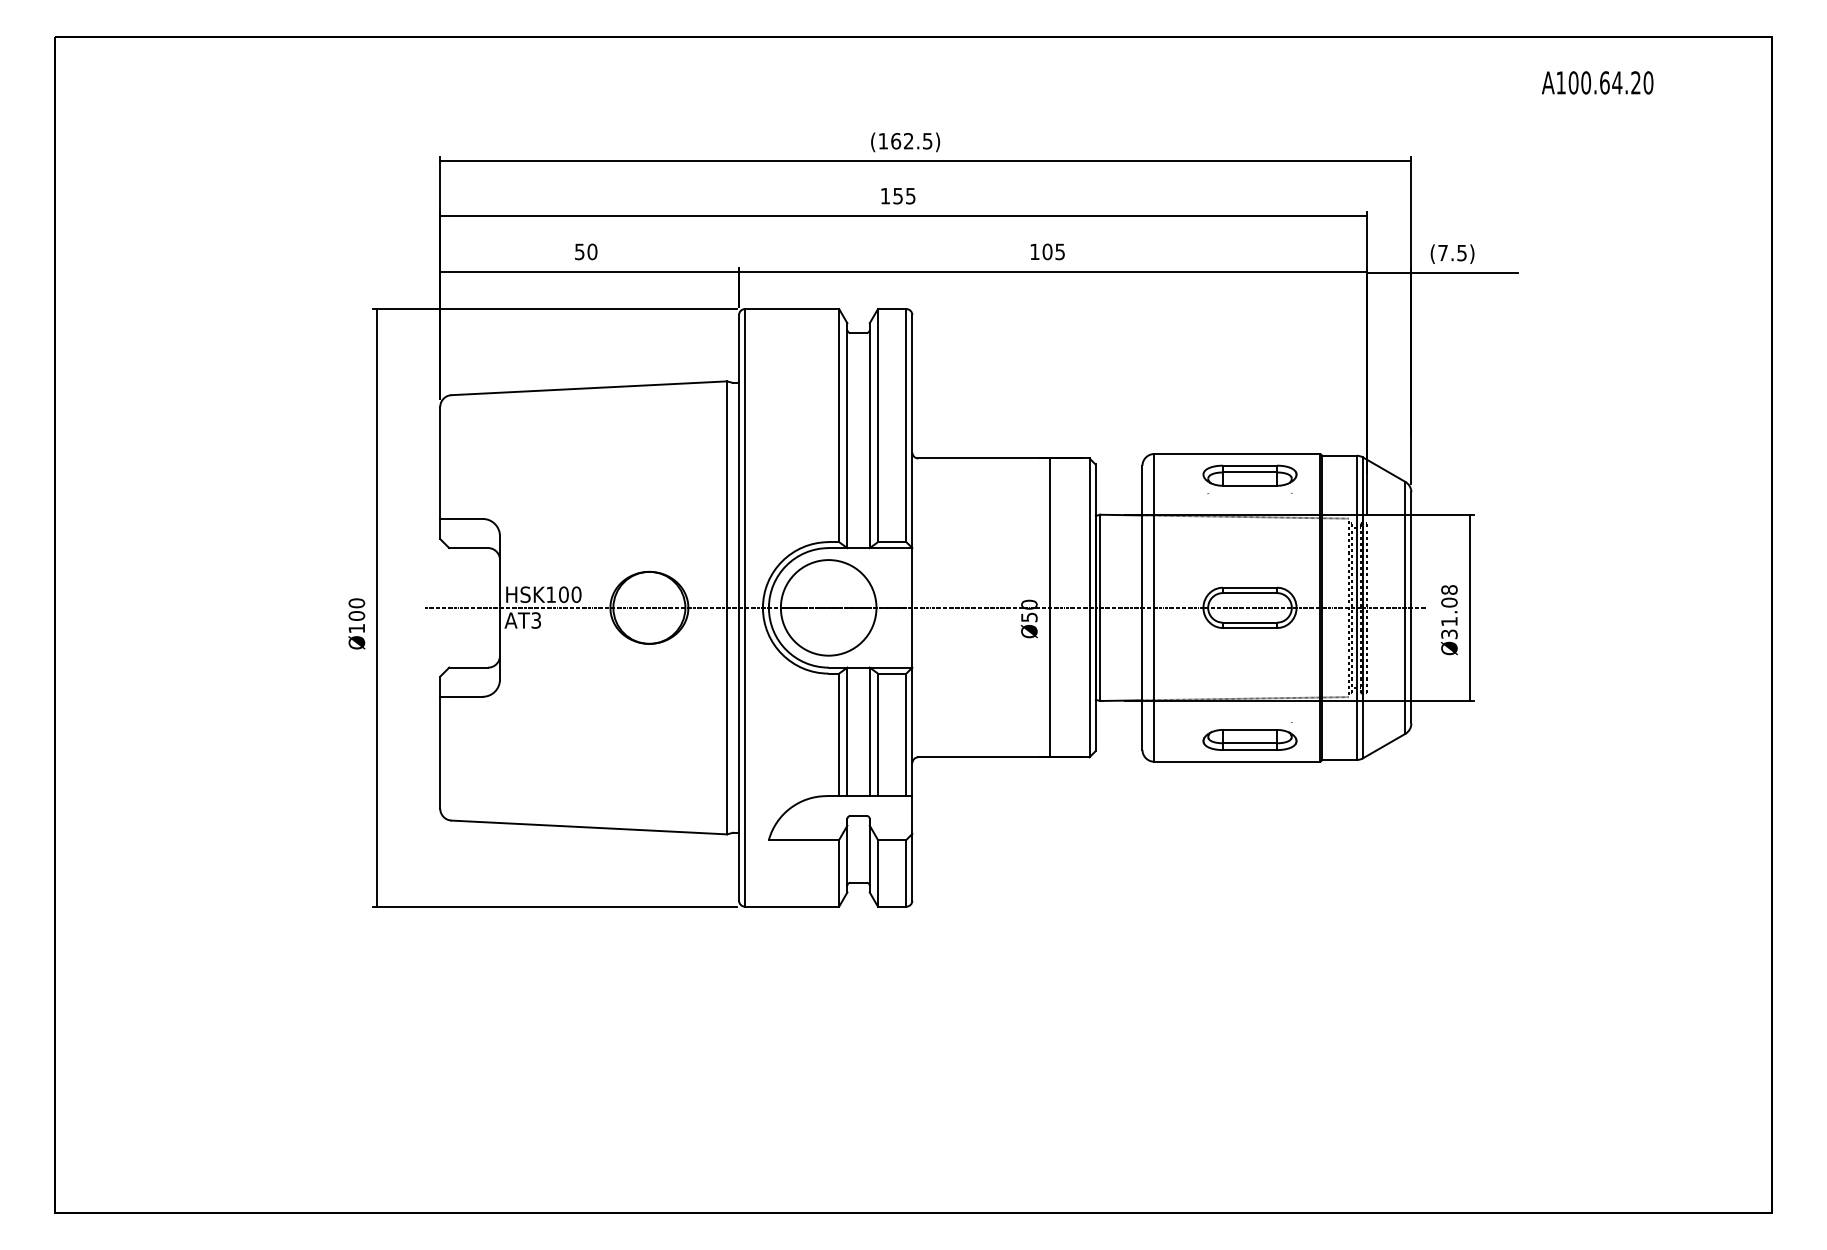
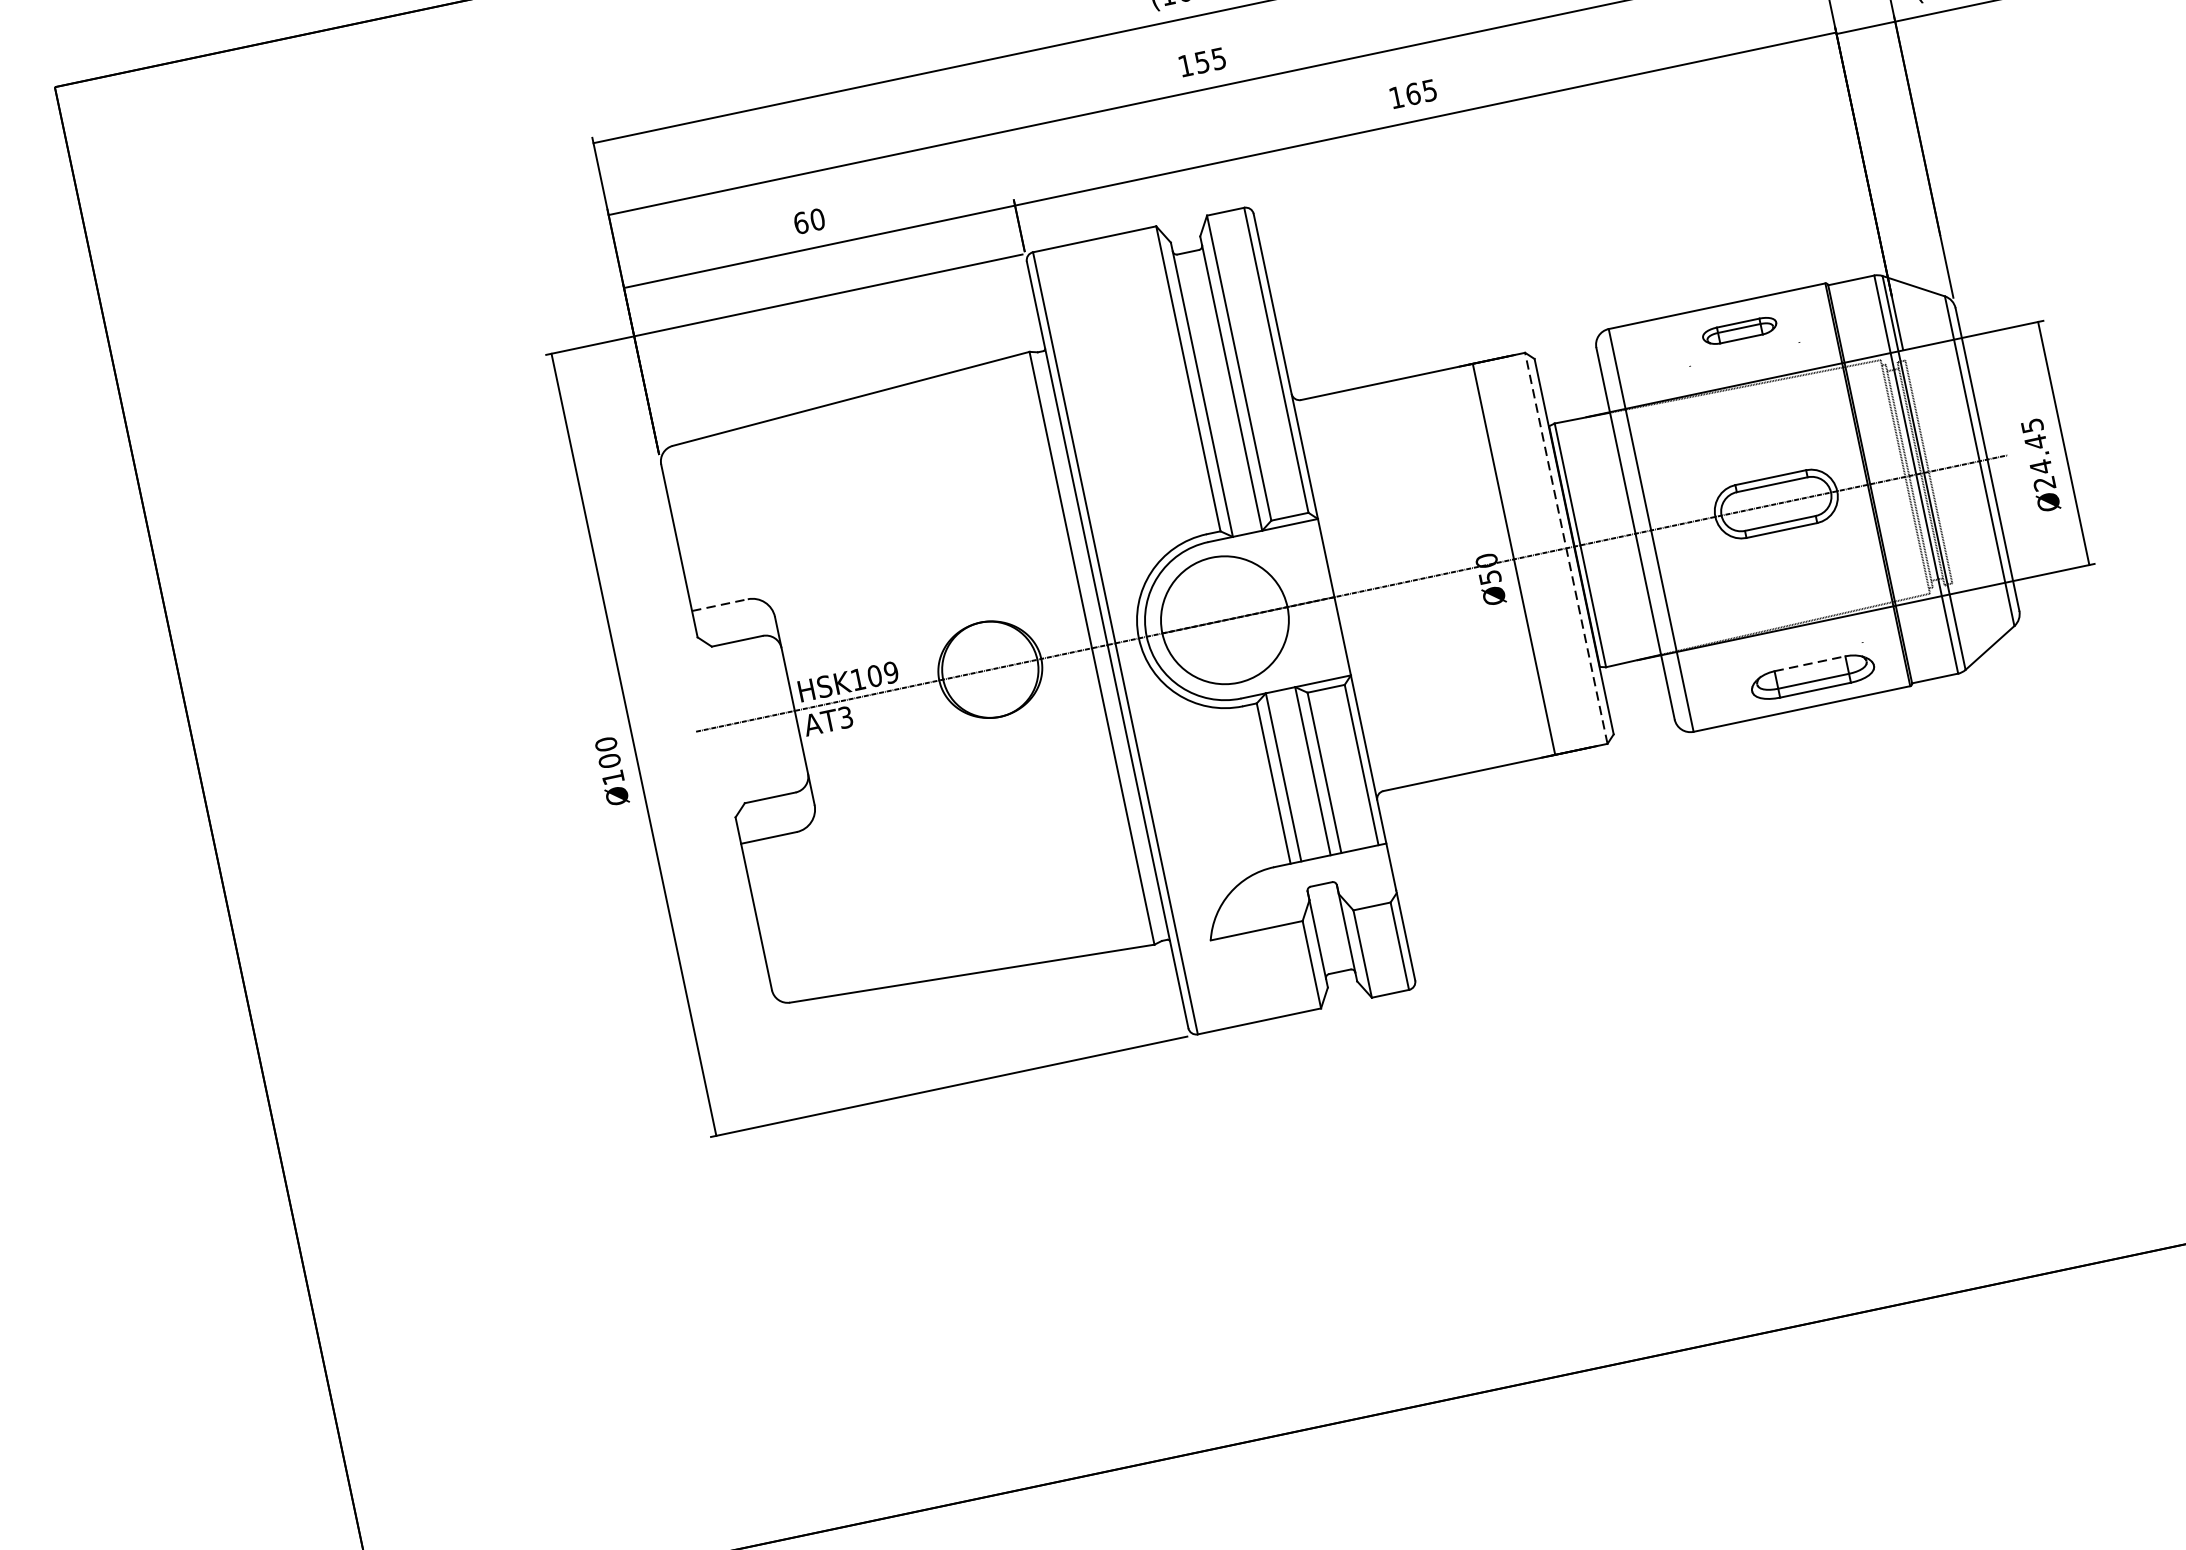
text: (579, 251) -> (800, 222), 50 -> 60
text: (1047, 251) -> (1413, 93), 105 -> 165
part: (1249, 475) -> (1739, 330), size x0.6
line: (462, 518) -> (721, 604), solid -> dashed
text: (576, 594) -> (891, 672), HSK100 -> HSK109
line: (1089, 607) -> (1566, 547), solid -> dashed
text: (1449, 612) -> (2038, 455), Ø31.08 -> Ø24.45
line: (1250, 729) -> (1810, 663), solid -> dashed

